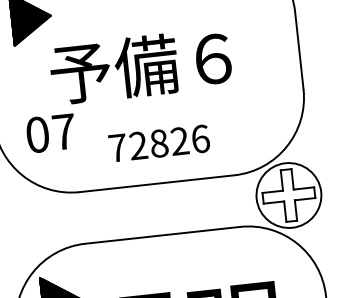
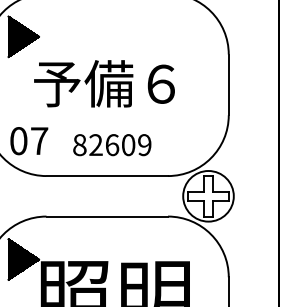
text: (51, 133) -> (29, 141), moved
text: (159, 144) -> (112, 145), 72826 -> 82609

